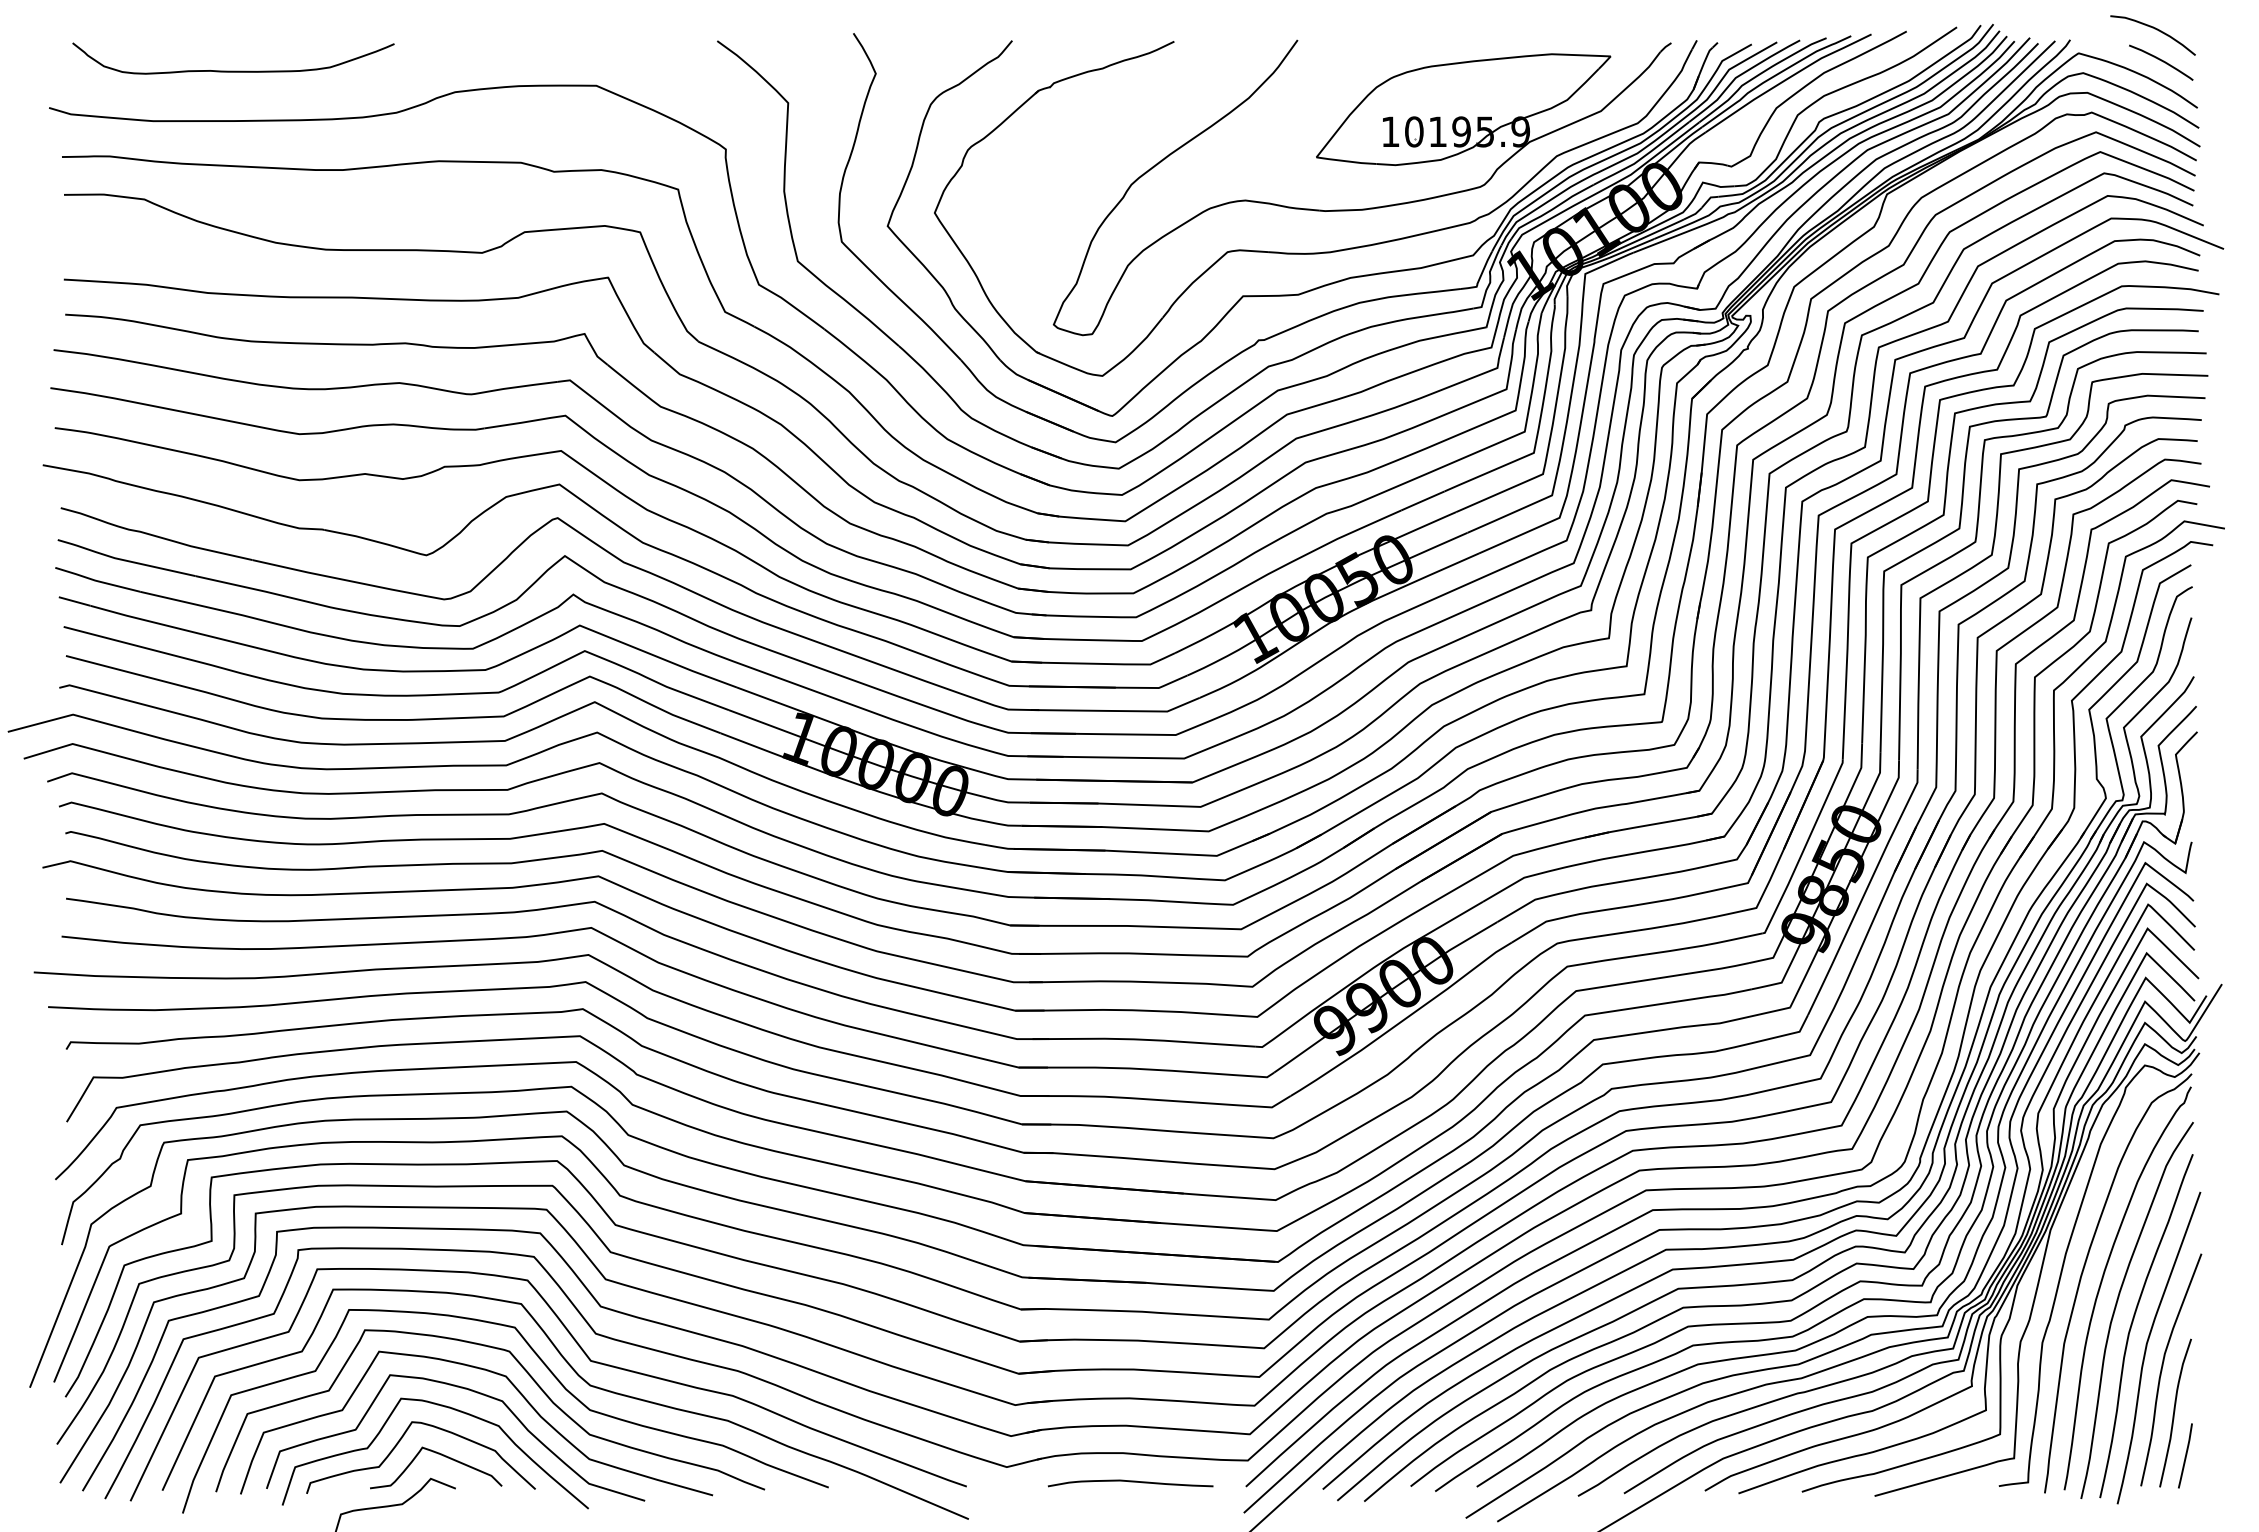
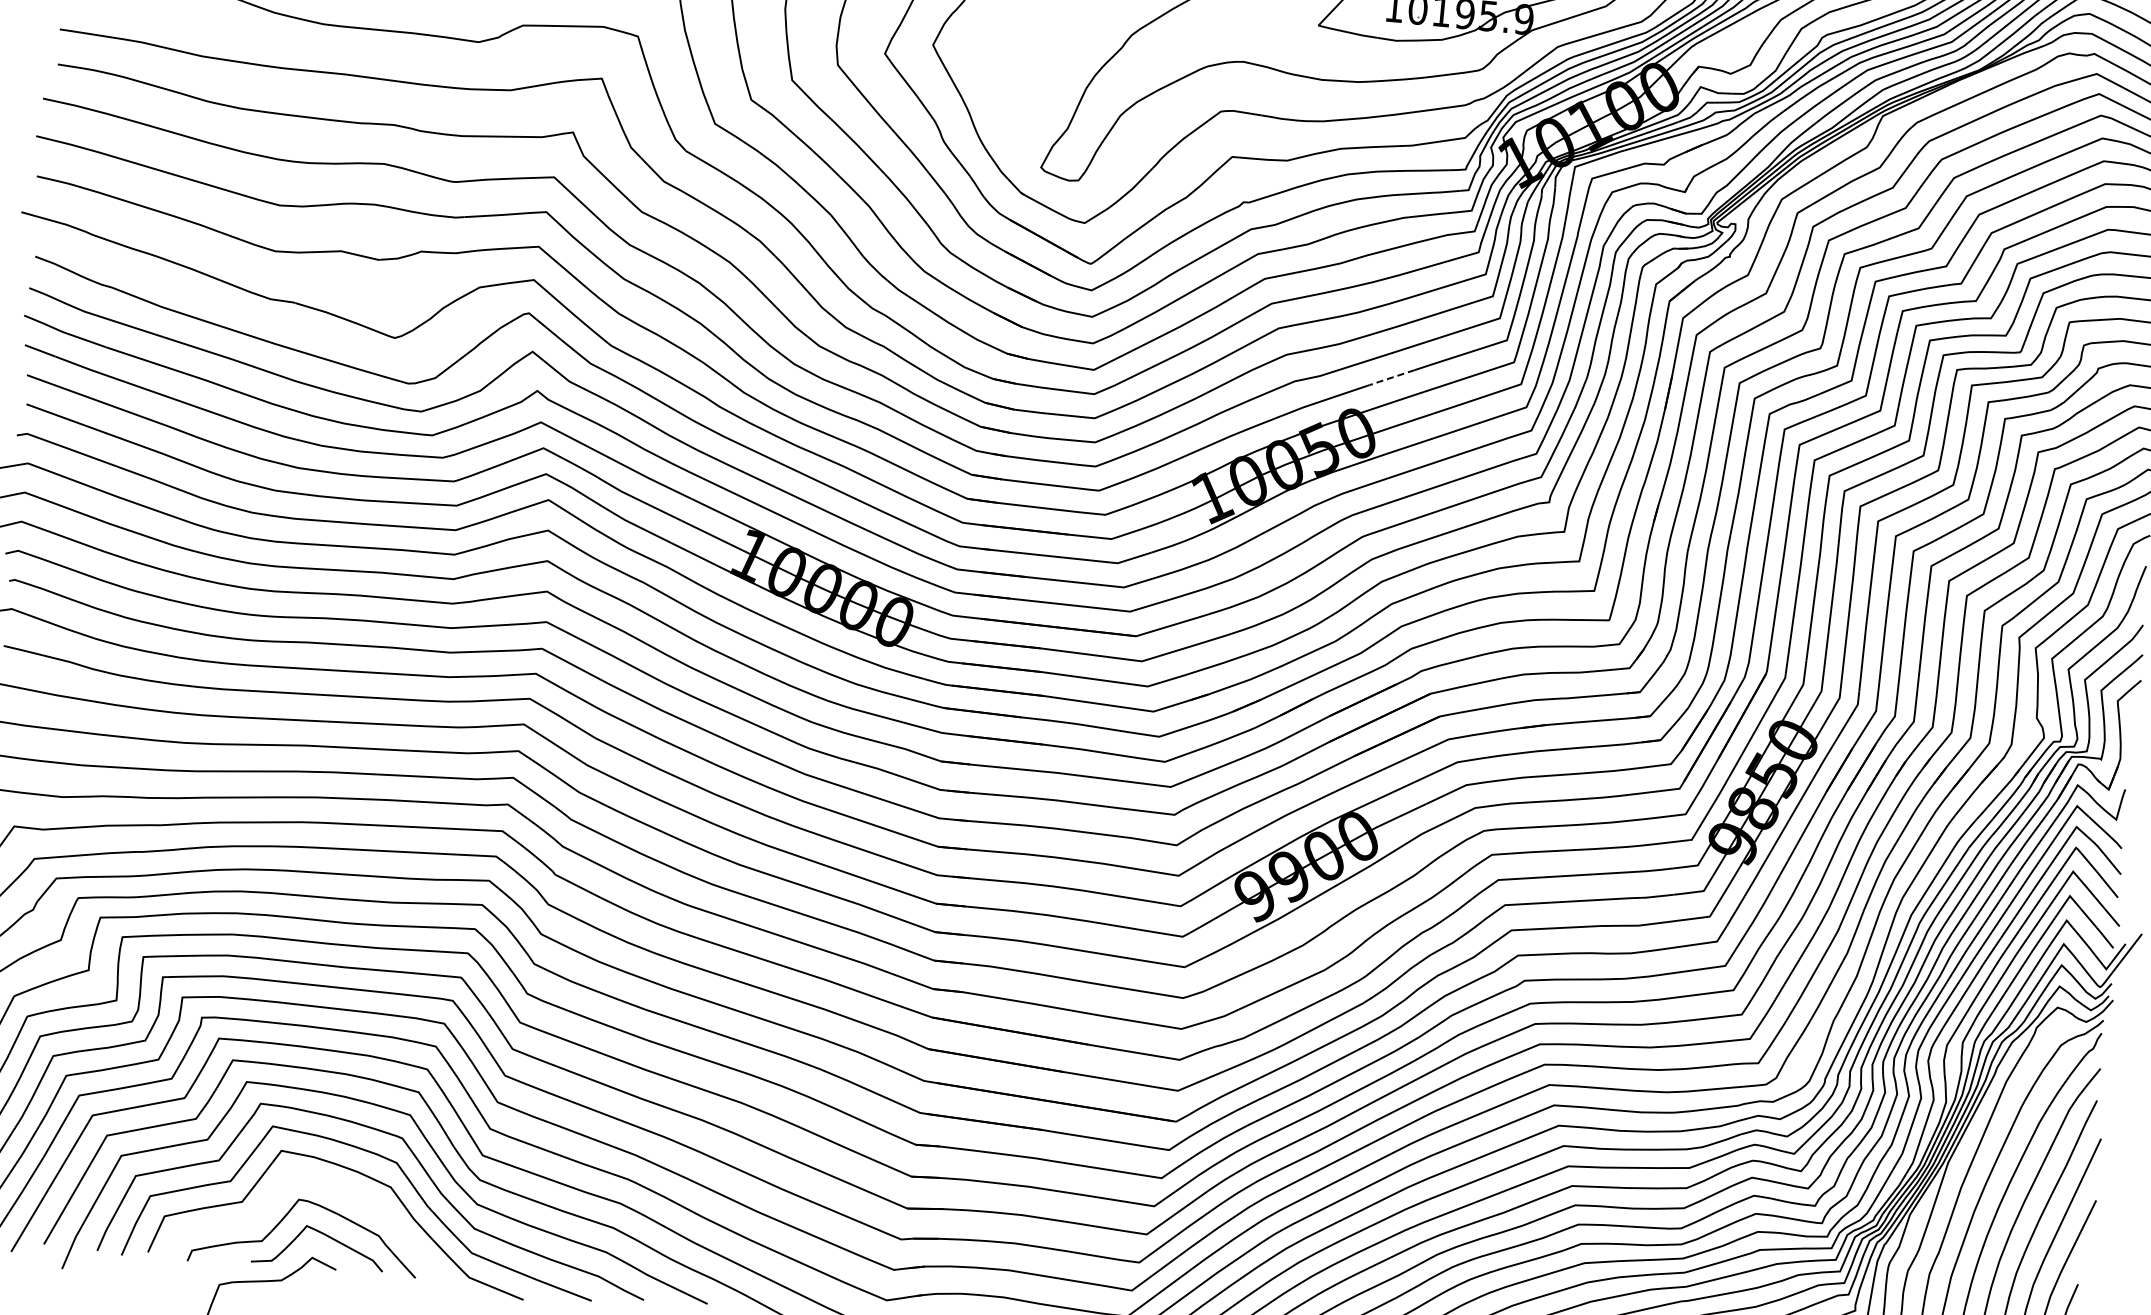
line: (1422, 501) -> (1391, 378), solid -> dashed
curve: (444, 1407) -> (332, 1188), removed

